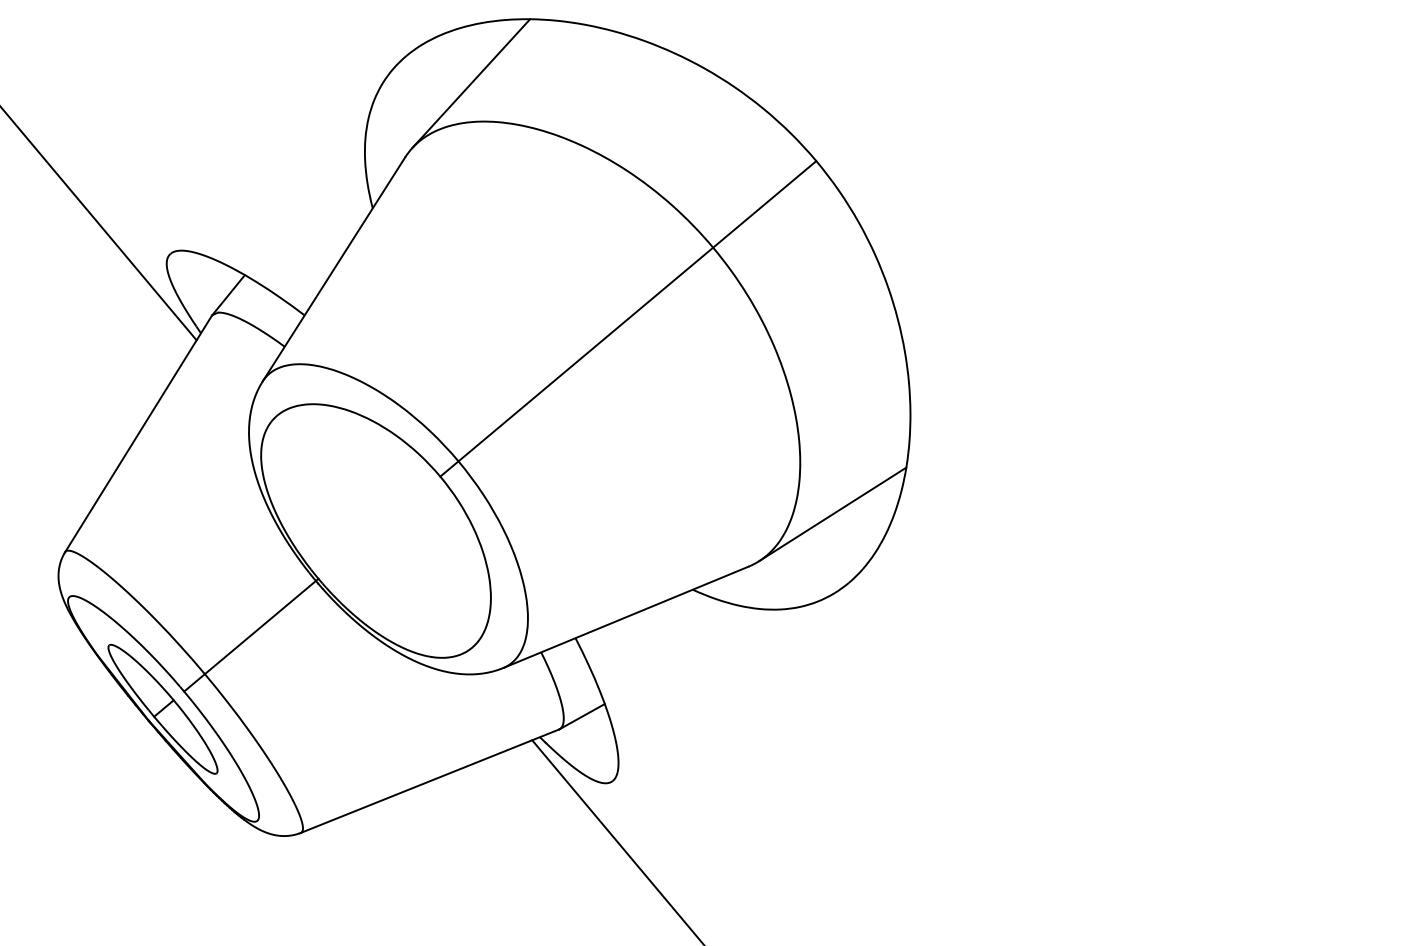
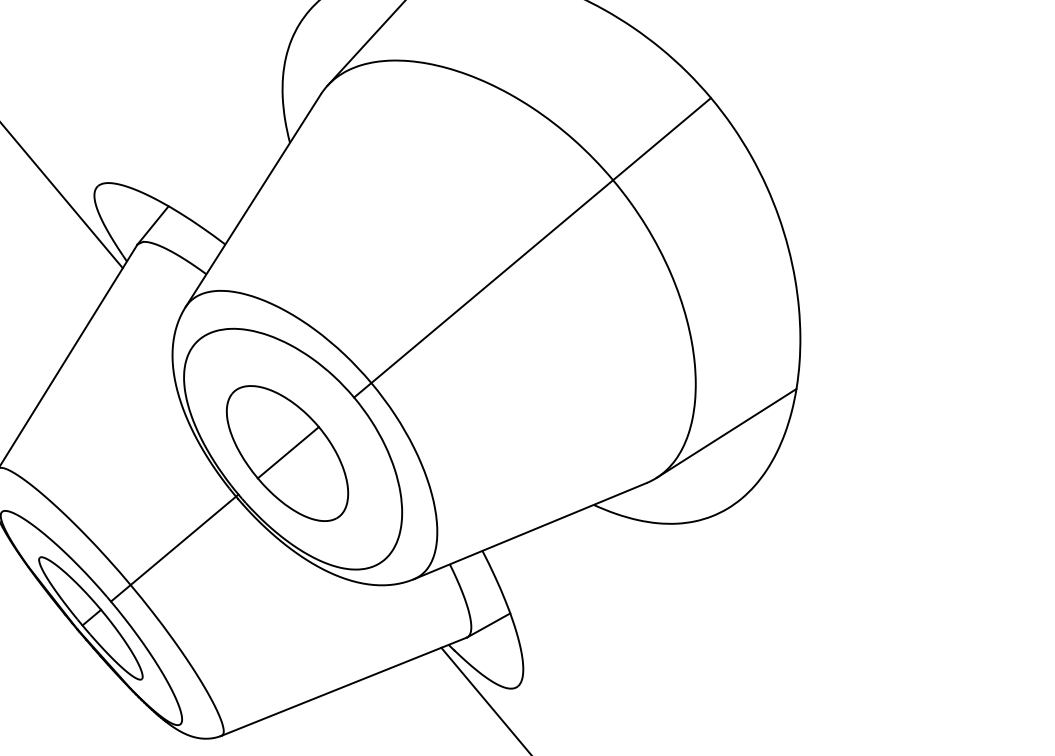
part: (369, 535) -> (286, 453), added

